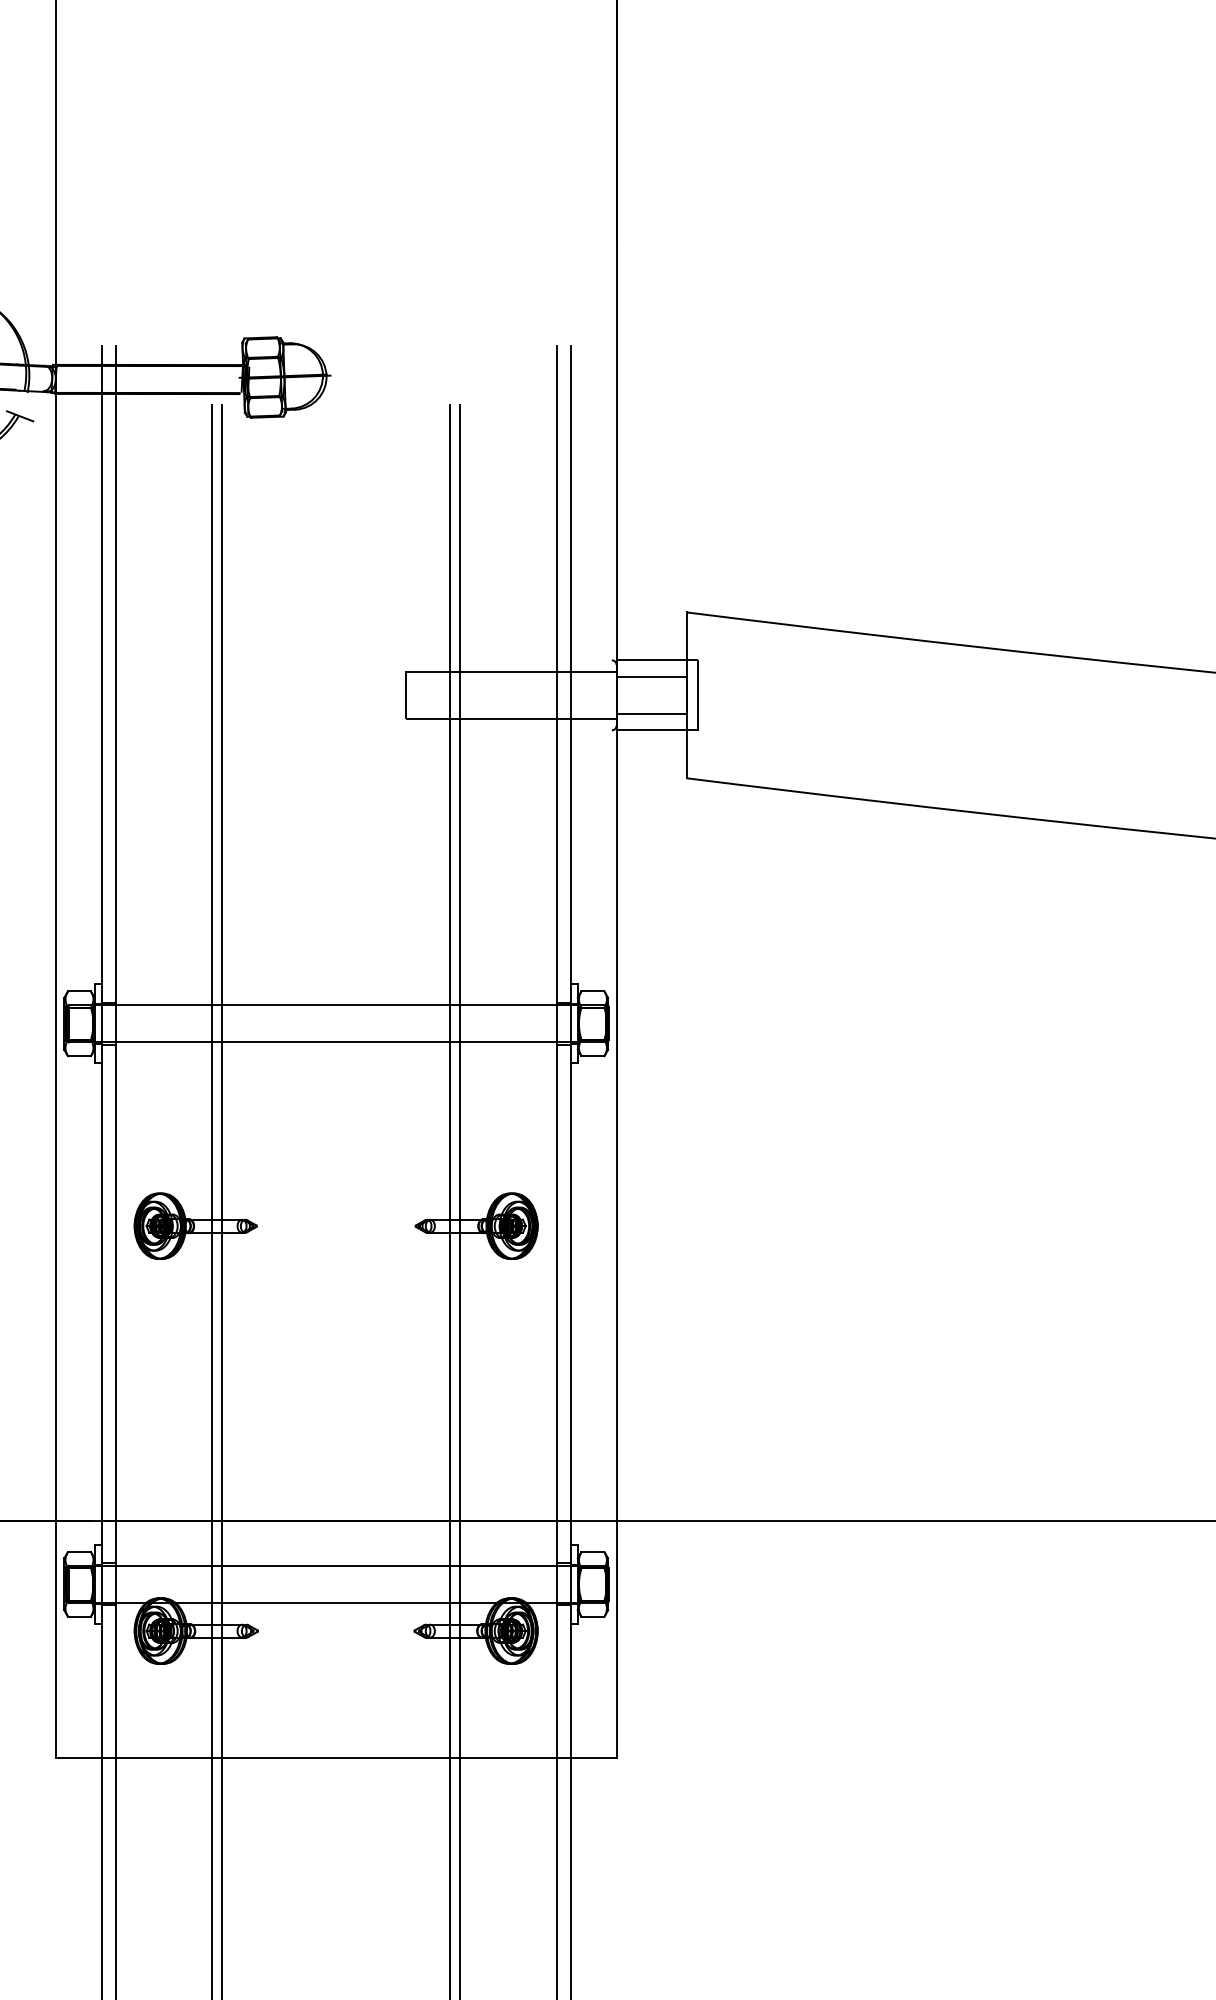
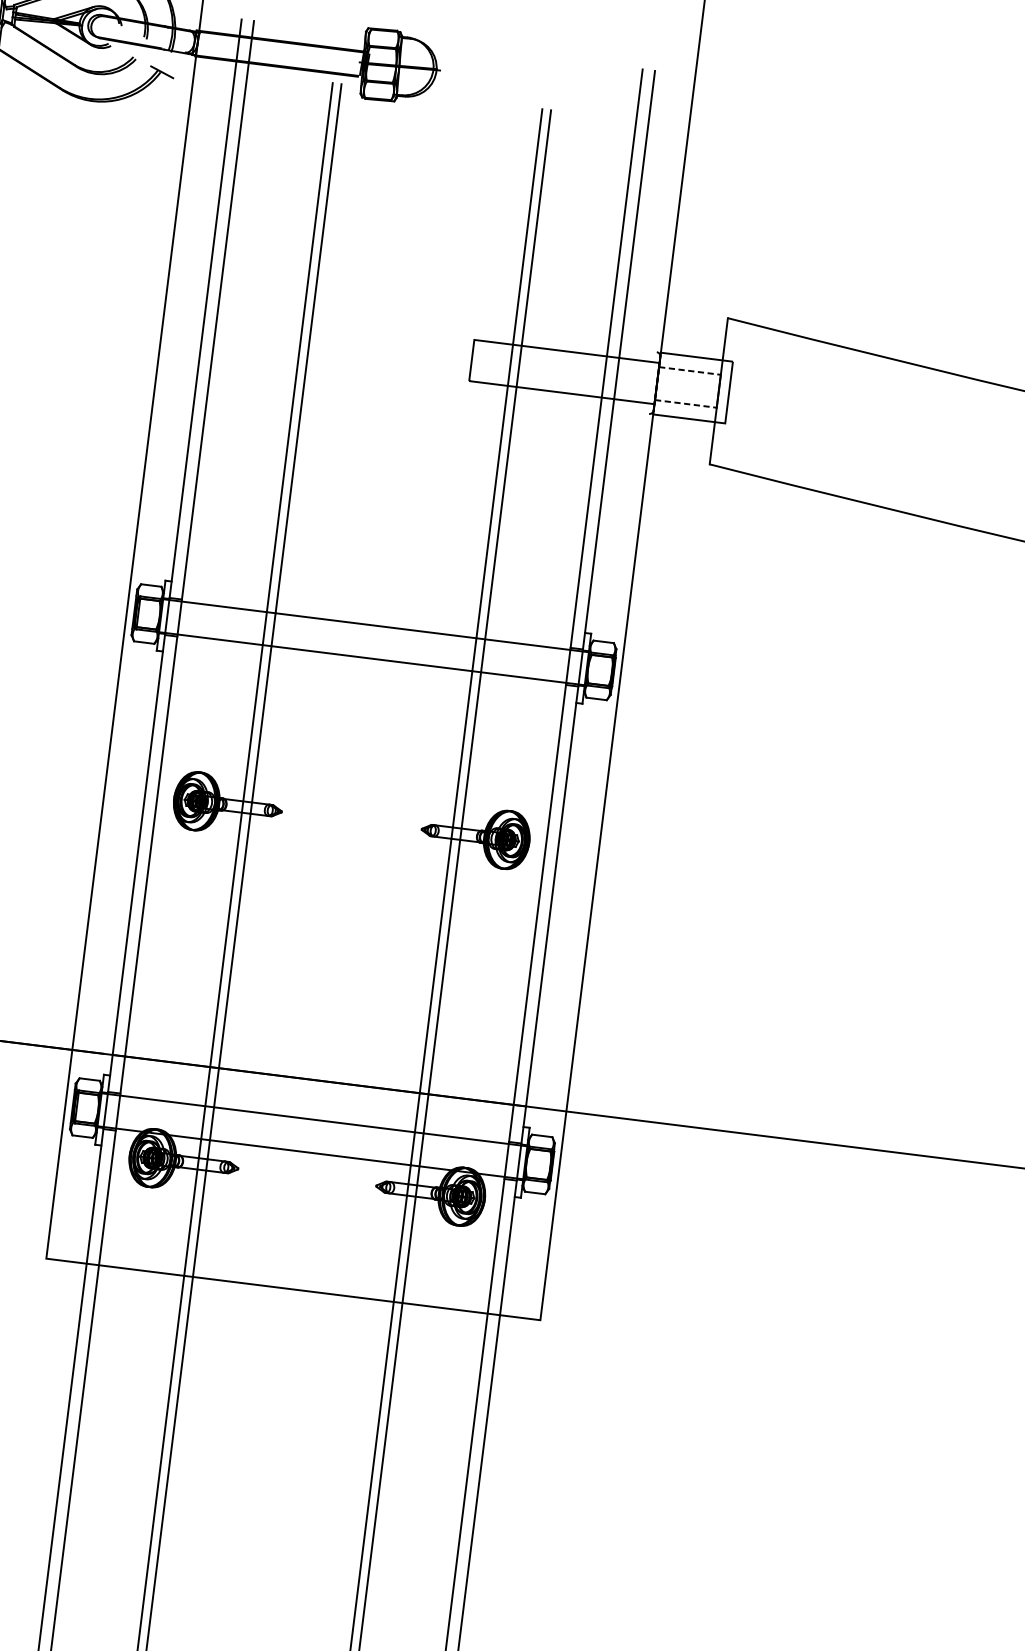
line: (652, 676) -> (690, 370), solid -> dashed
line: (652, 714) -> (686, 404), solid -> dashed

